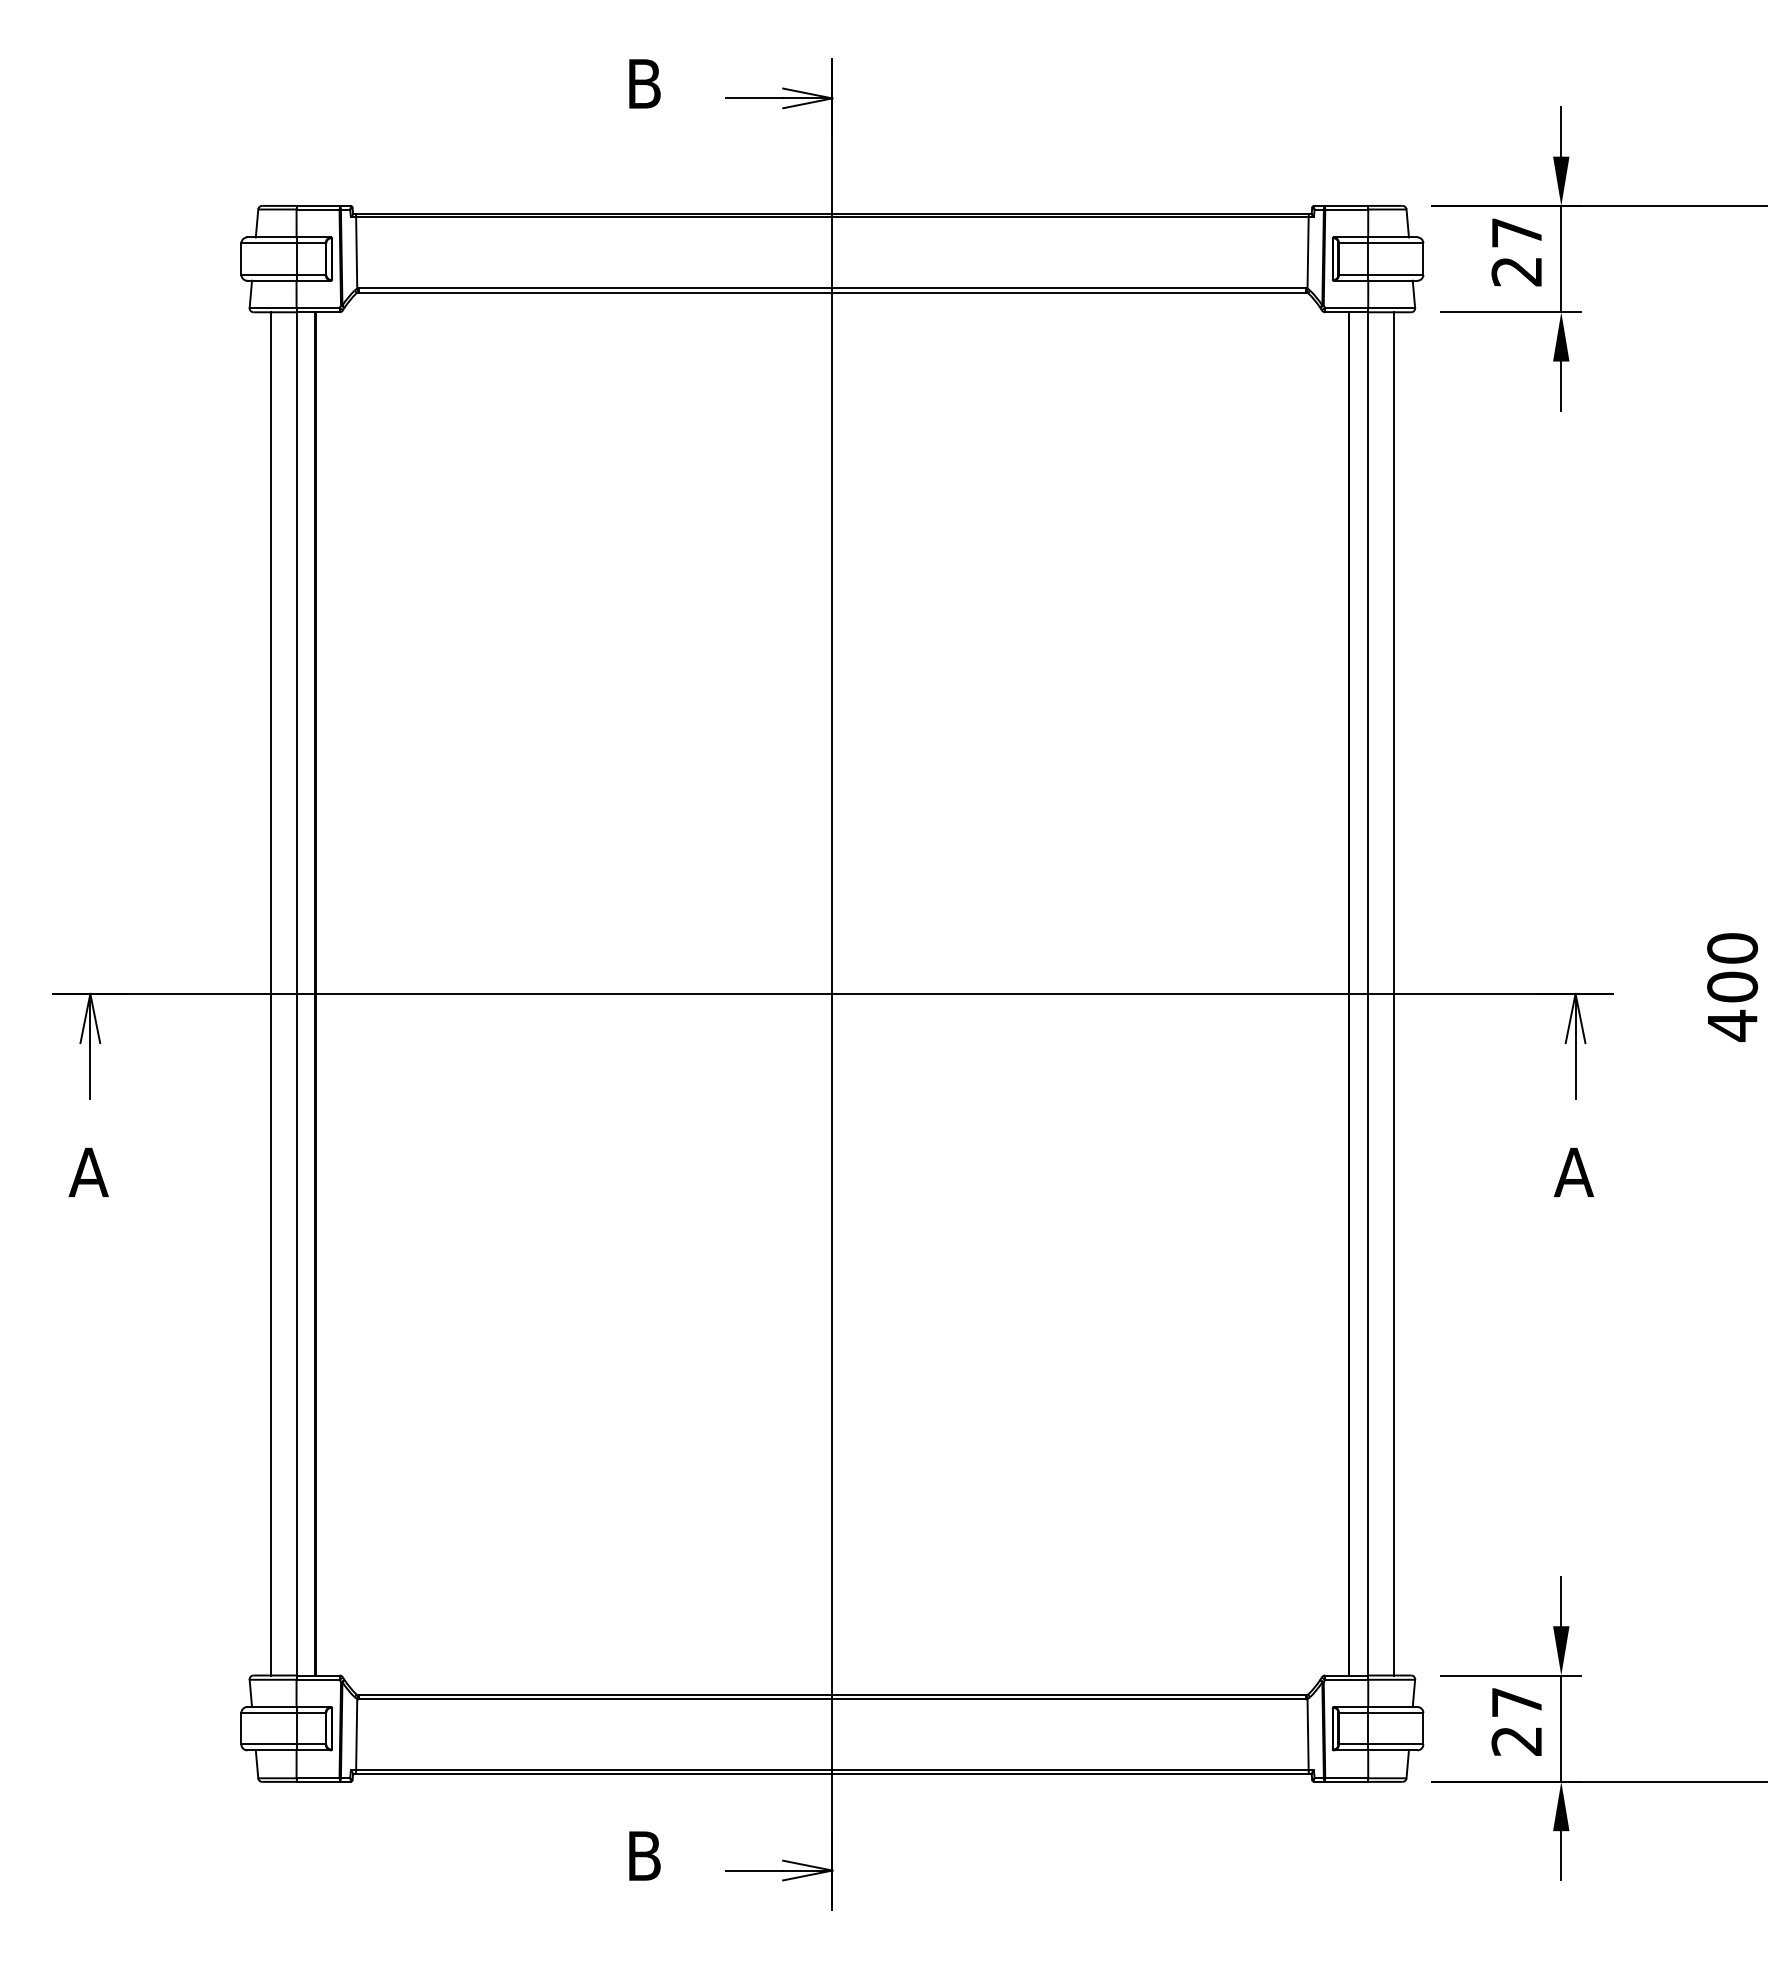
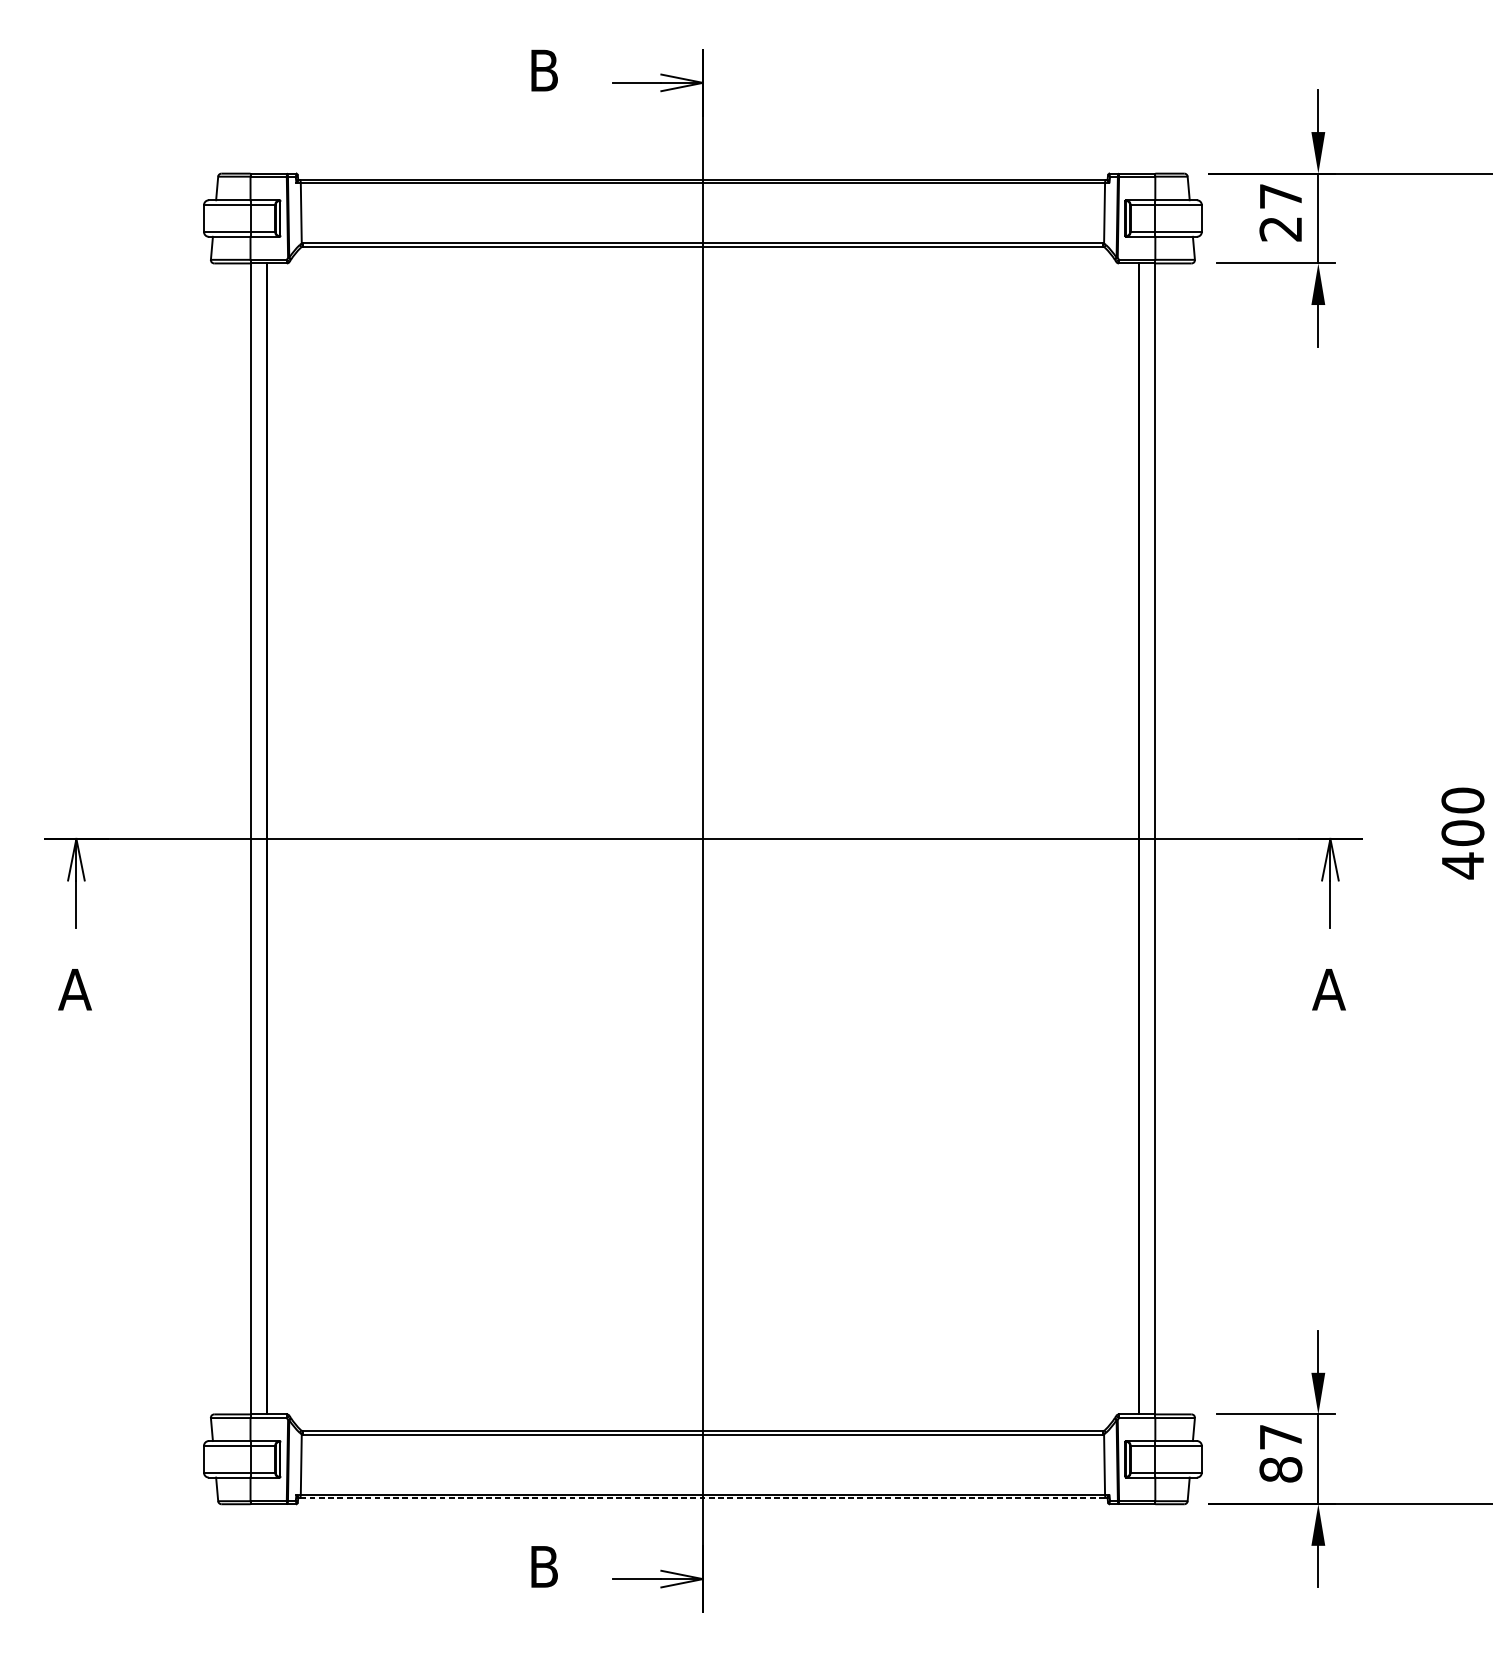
line: (270, 993) -> (228, 838), removed
line: (1393, 993) -> (1176, 838), removed
text: (1516, 1741) -> (1280, 1470), 27 -> 87
line: (832, 1774) -> (703, 1497), solid -> dashed

